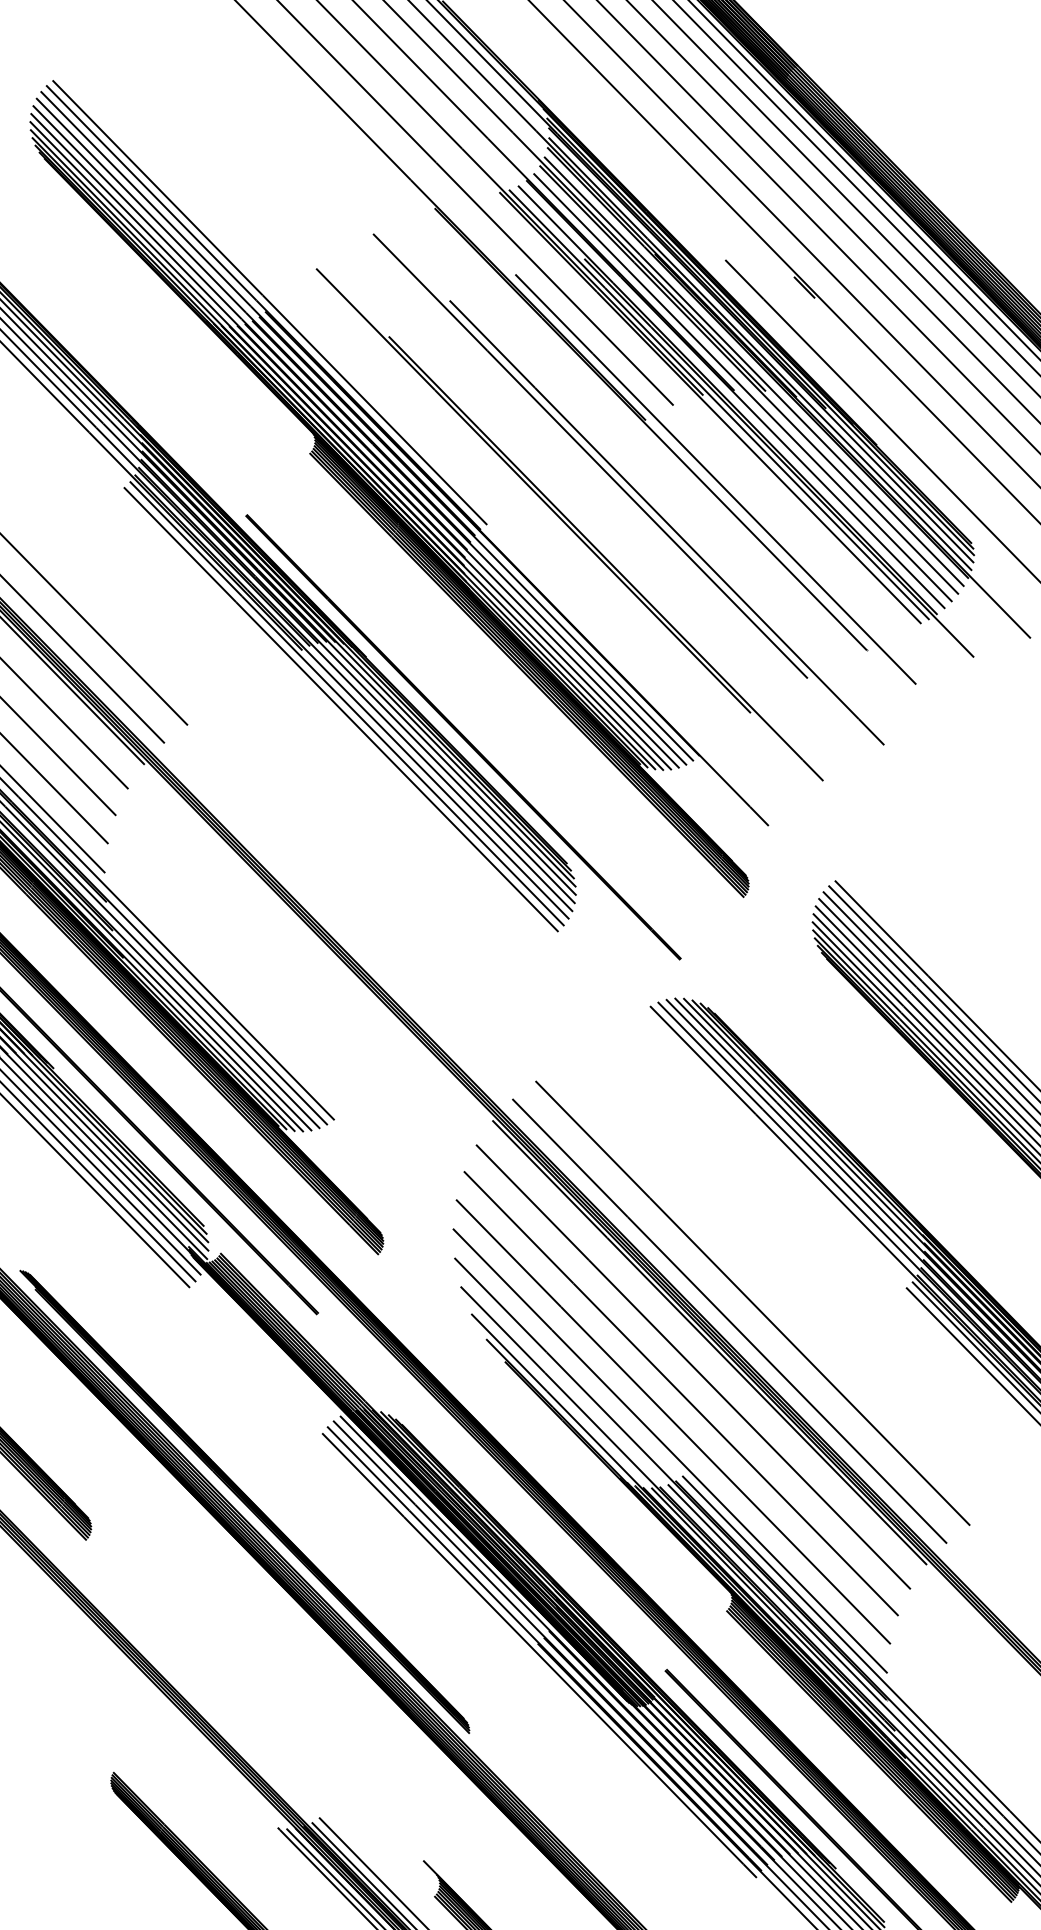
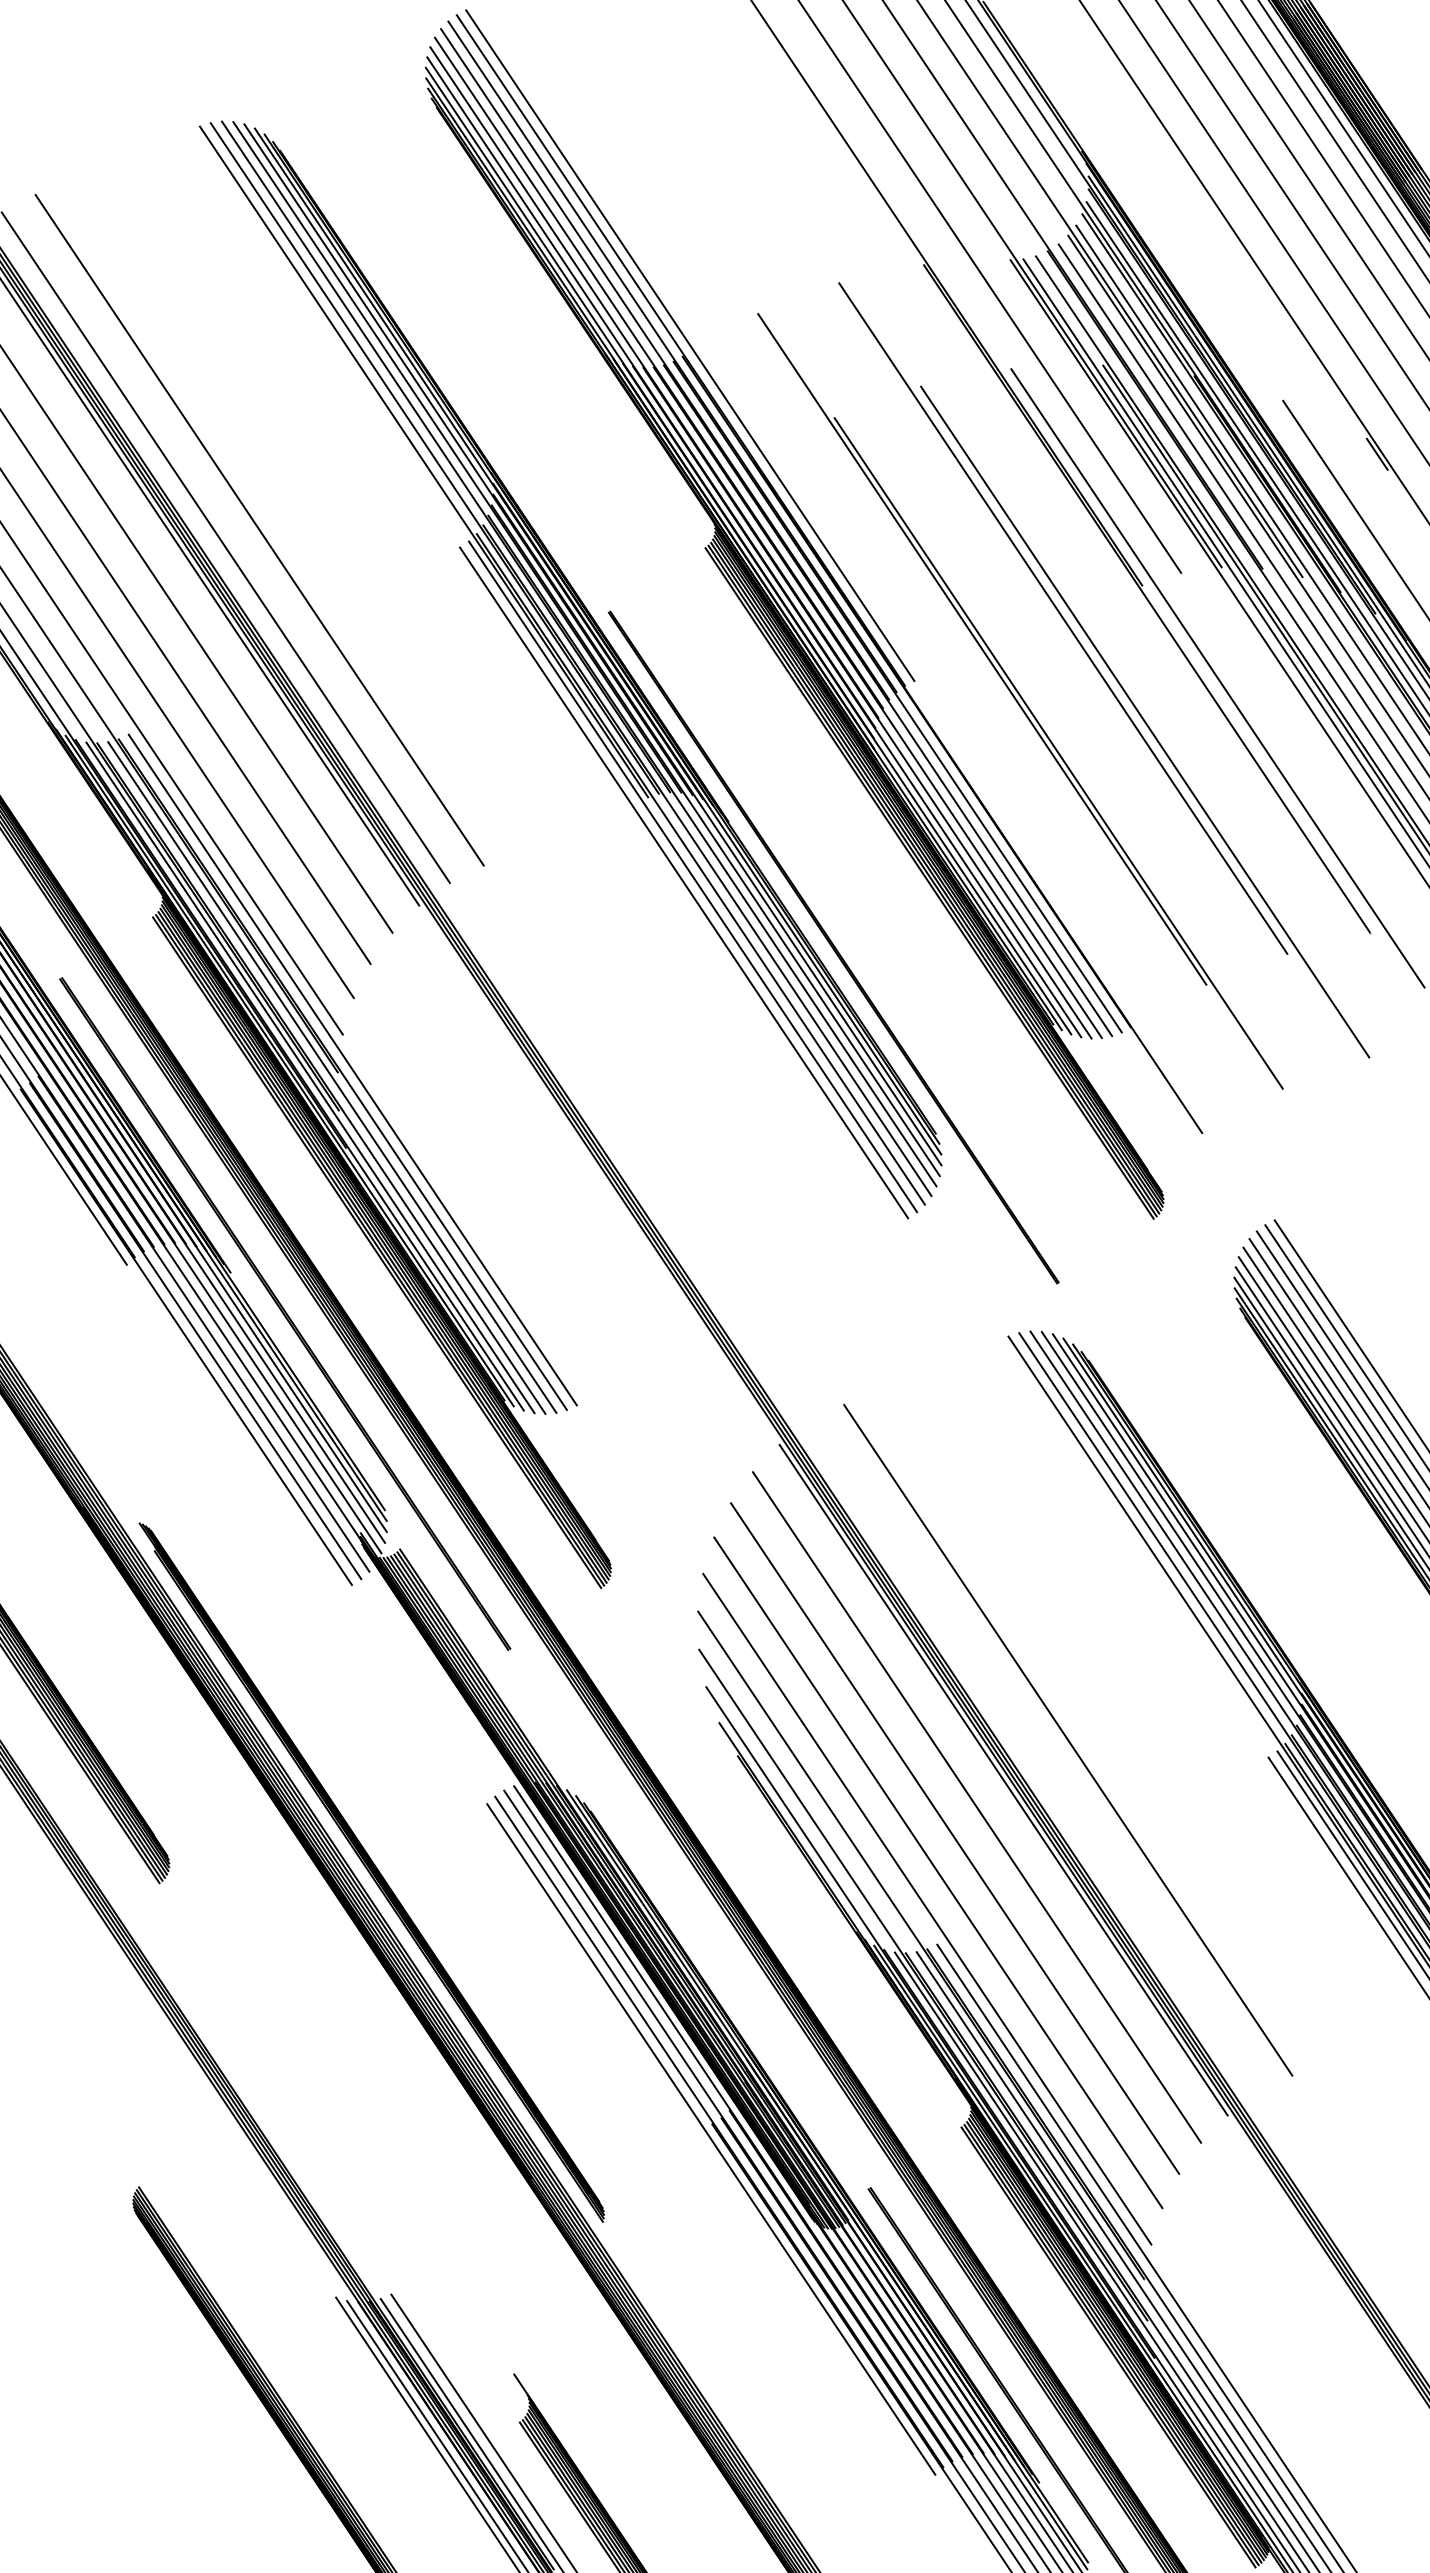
line: (729, 1321) -> (1034, 1757), removed

